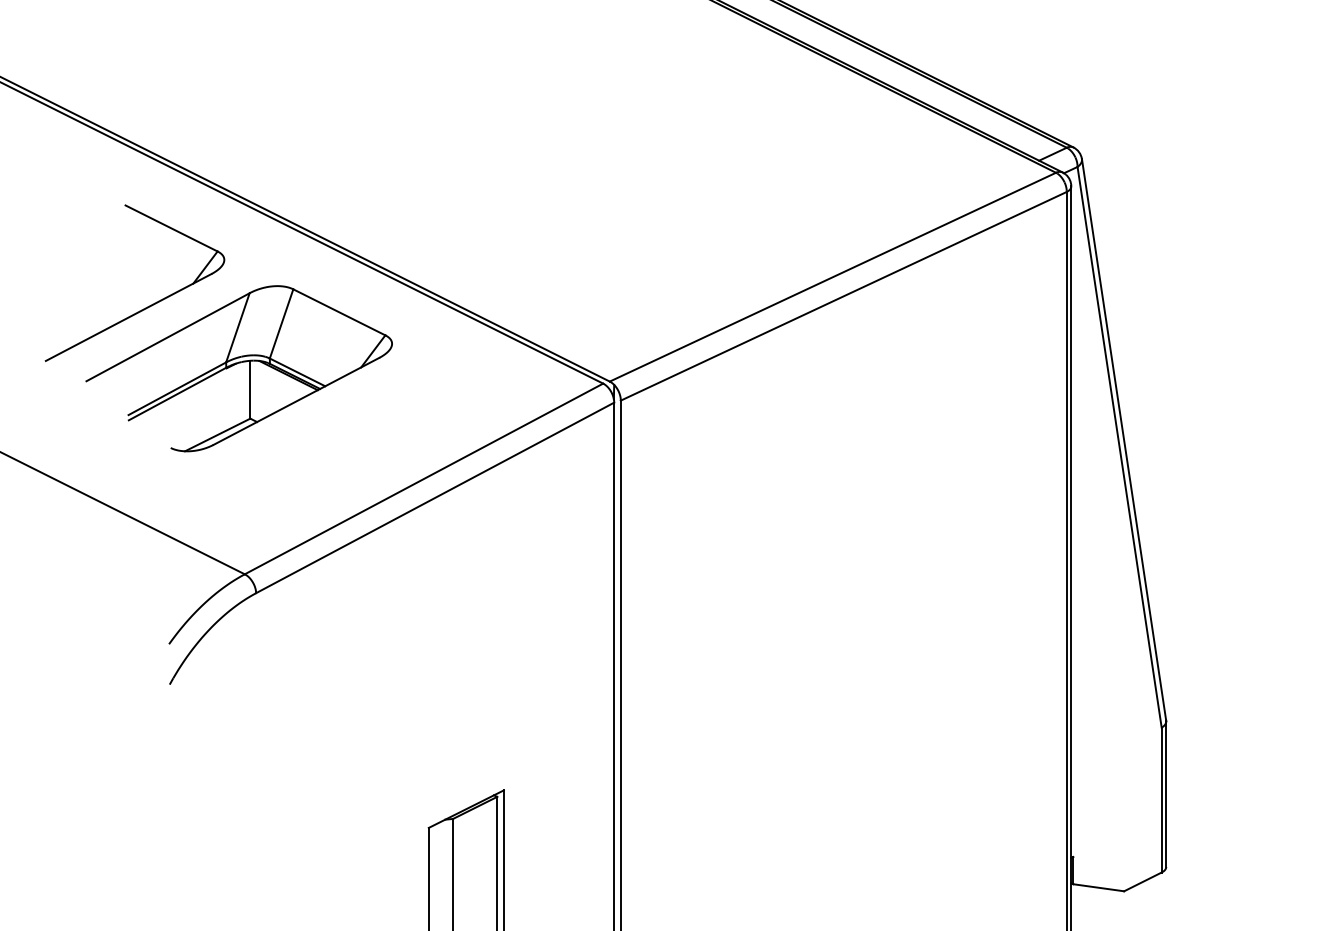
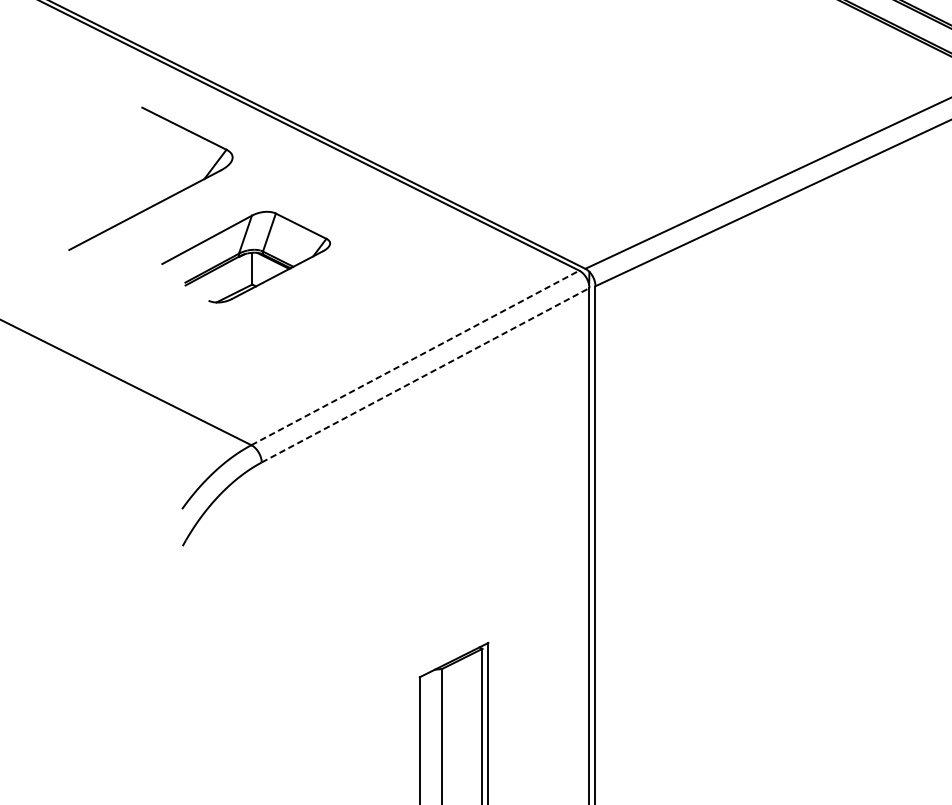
part: (238, 368) -> (245, 256), size x0.6
line: (424, 478) -> (415, 357), solid -> dashed
line: (435, 497) -> (425, 374), solid -> dashed

